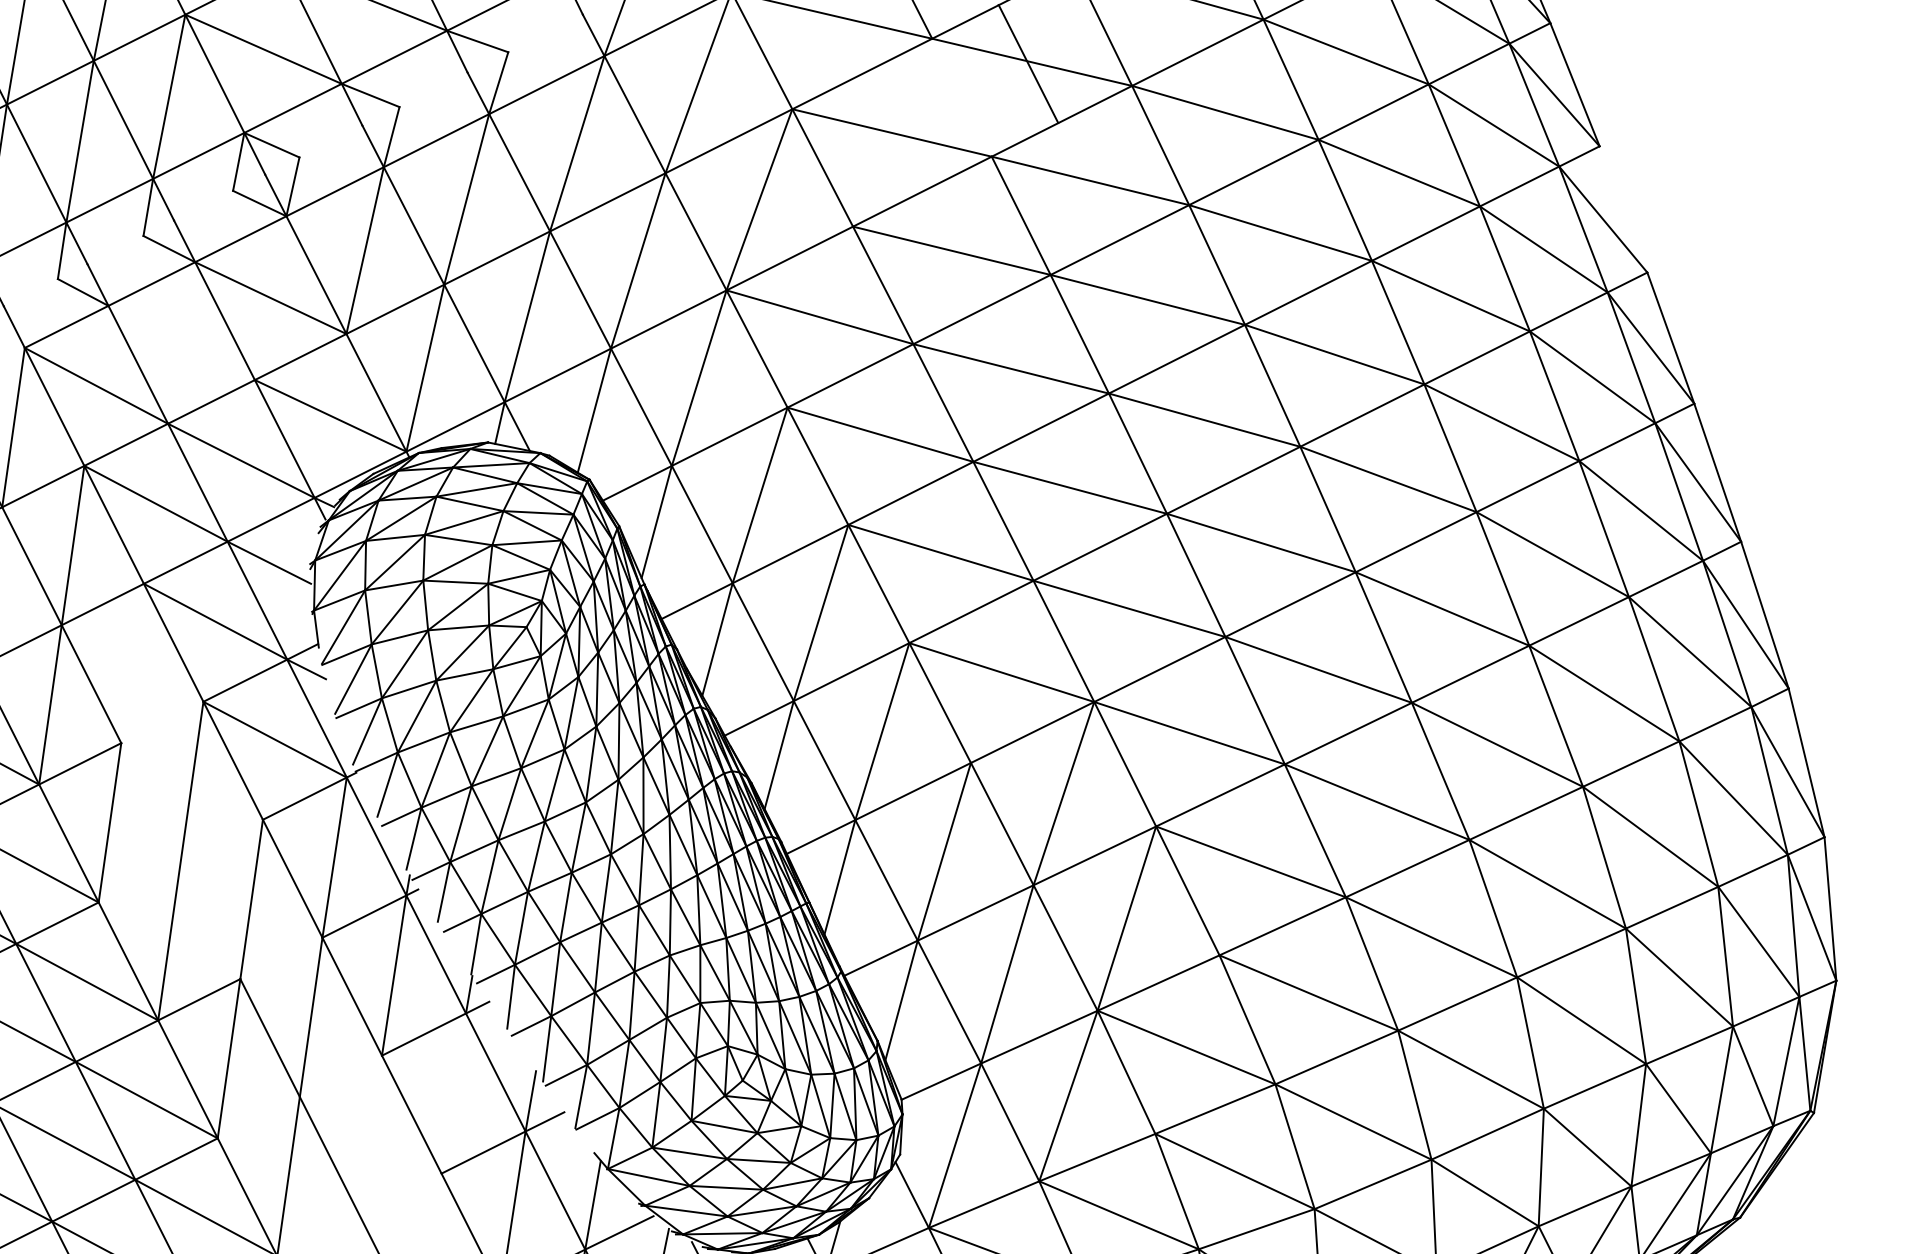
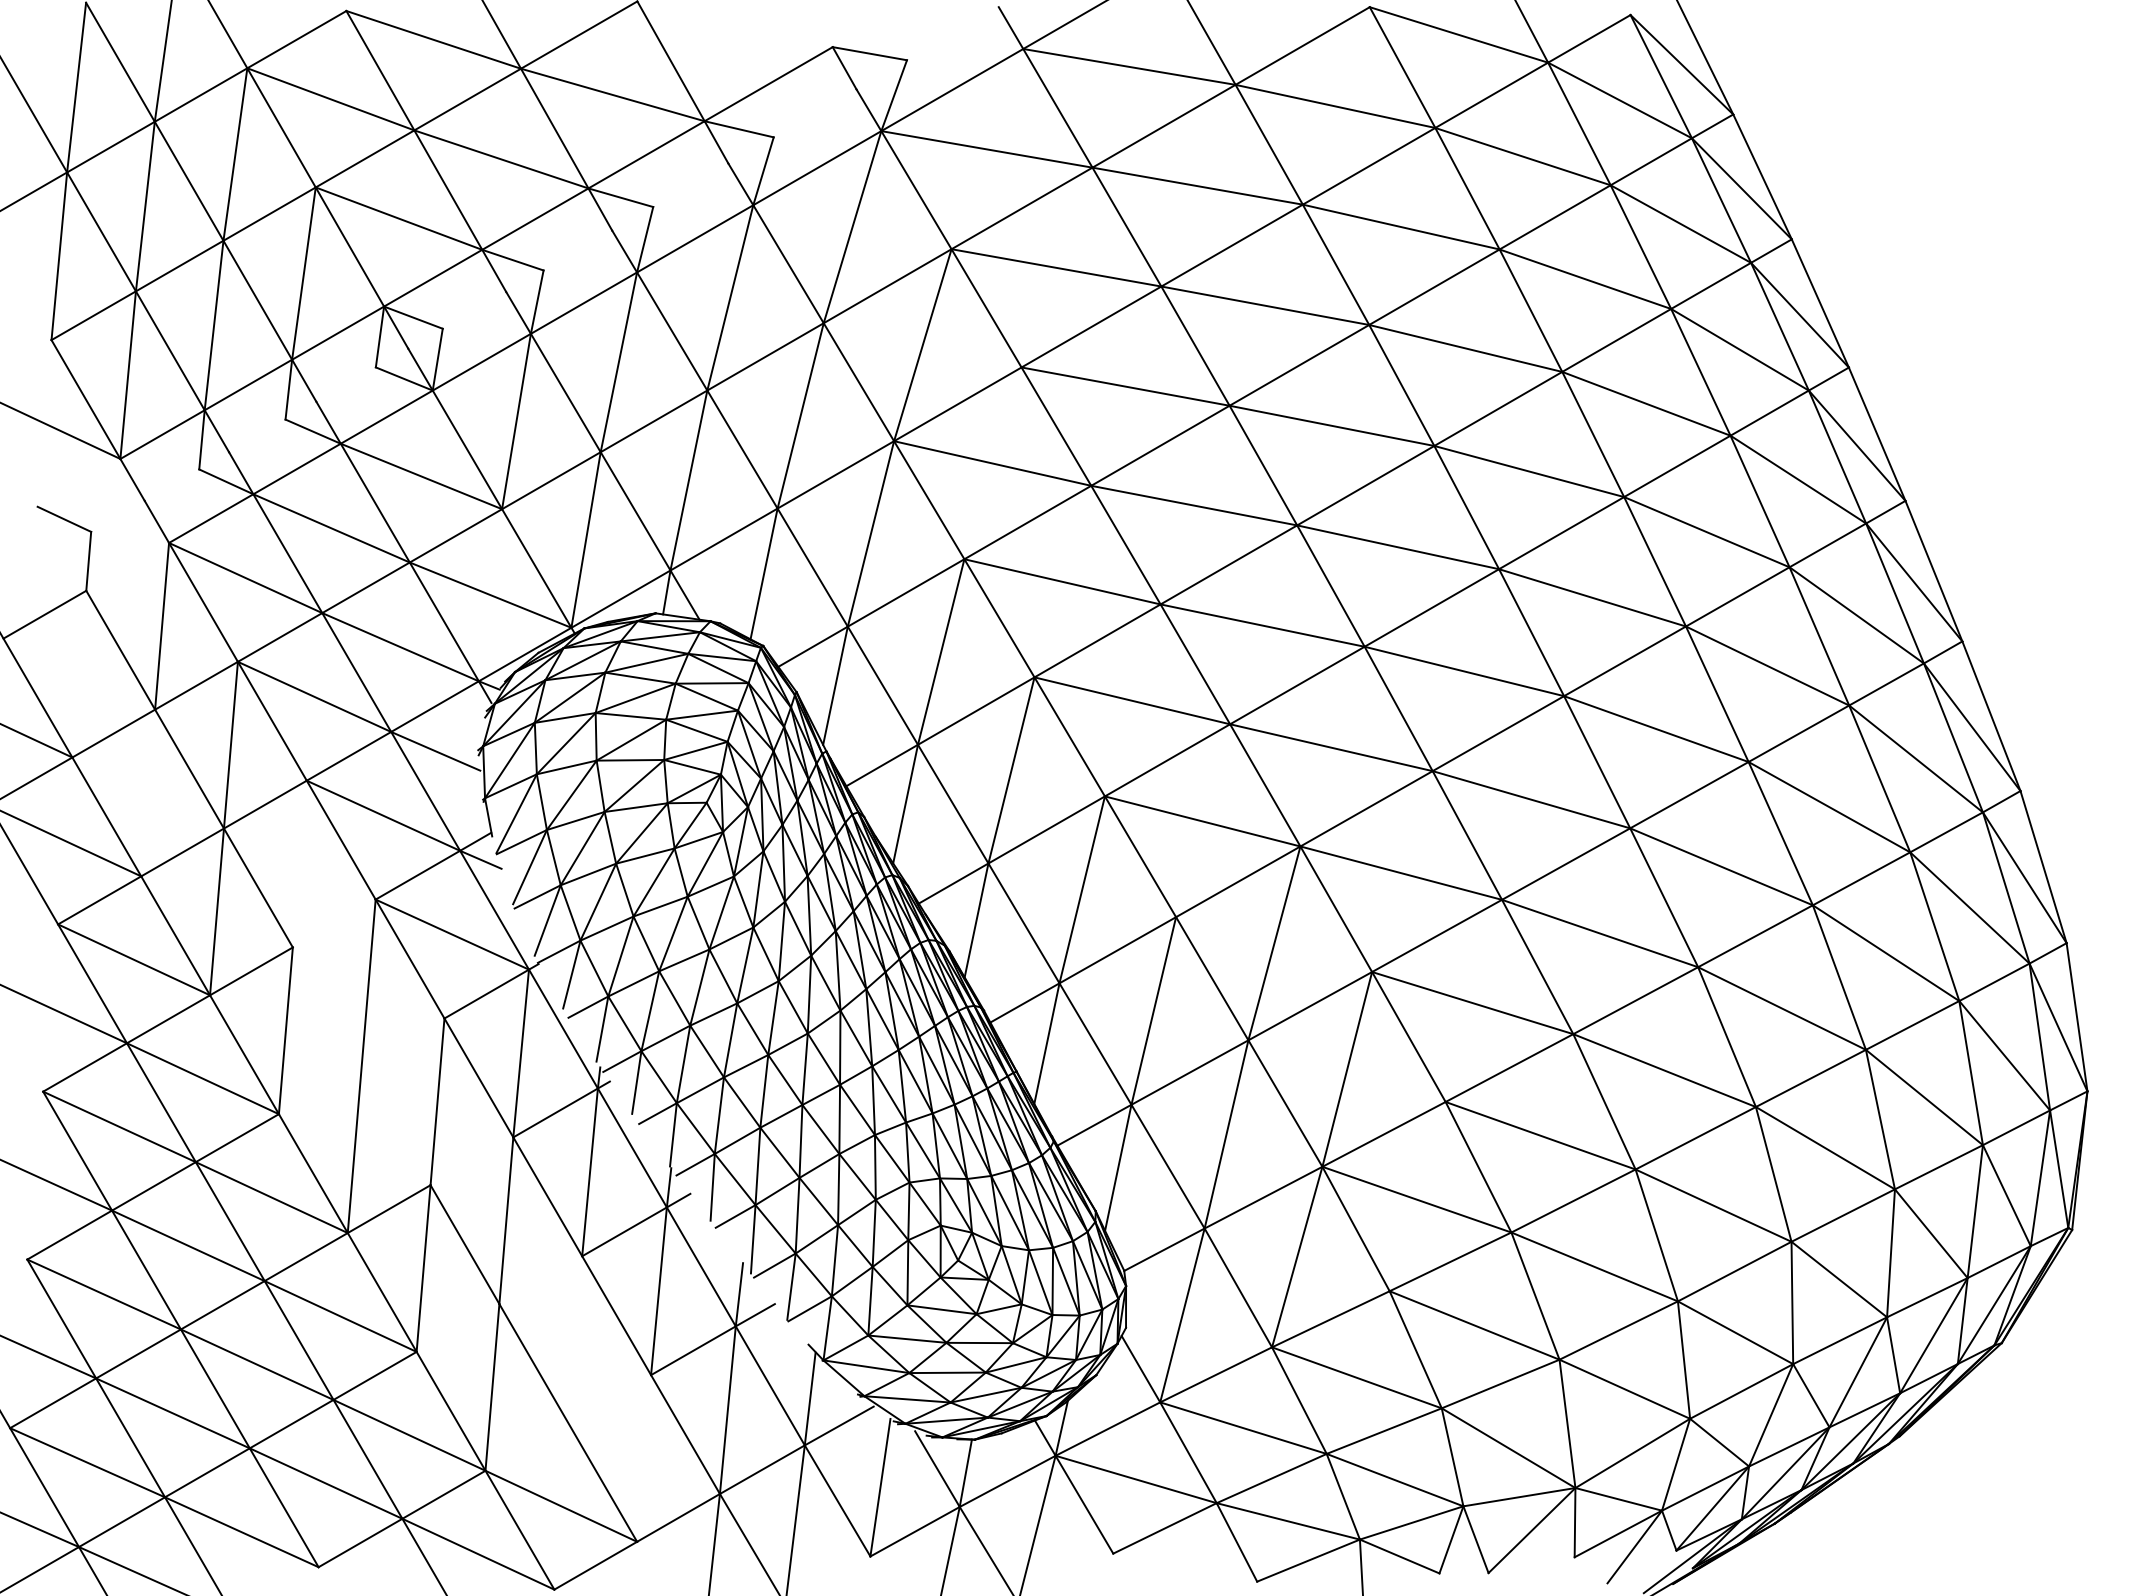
line: (1028, 63) -> (1126, 226), moved
line: (1622, 209) -> (1819, 303), added
line: (181, 343) -> (331, 528), added
line: (453, 1093) -> (658, 1291), added

